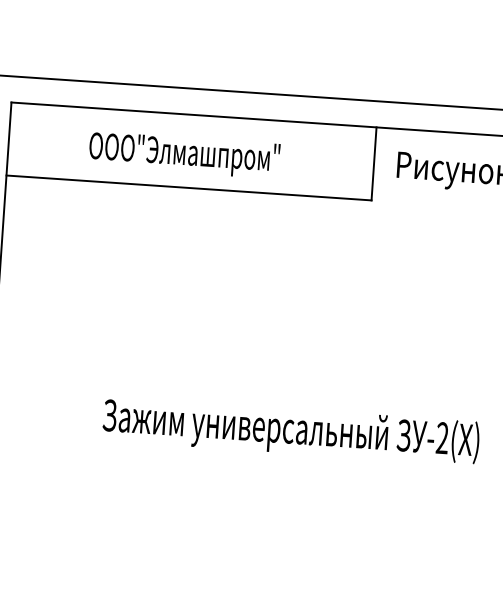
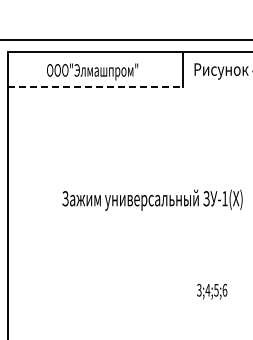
line: (188, 187) -> (95, 87), solid -> dashed
text: (441, 437) -> (224, 198), -2( -> -1(

